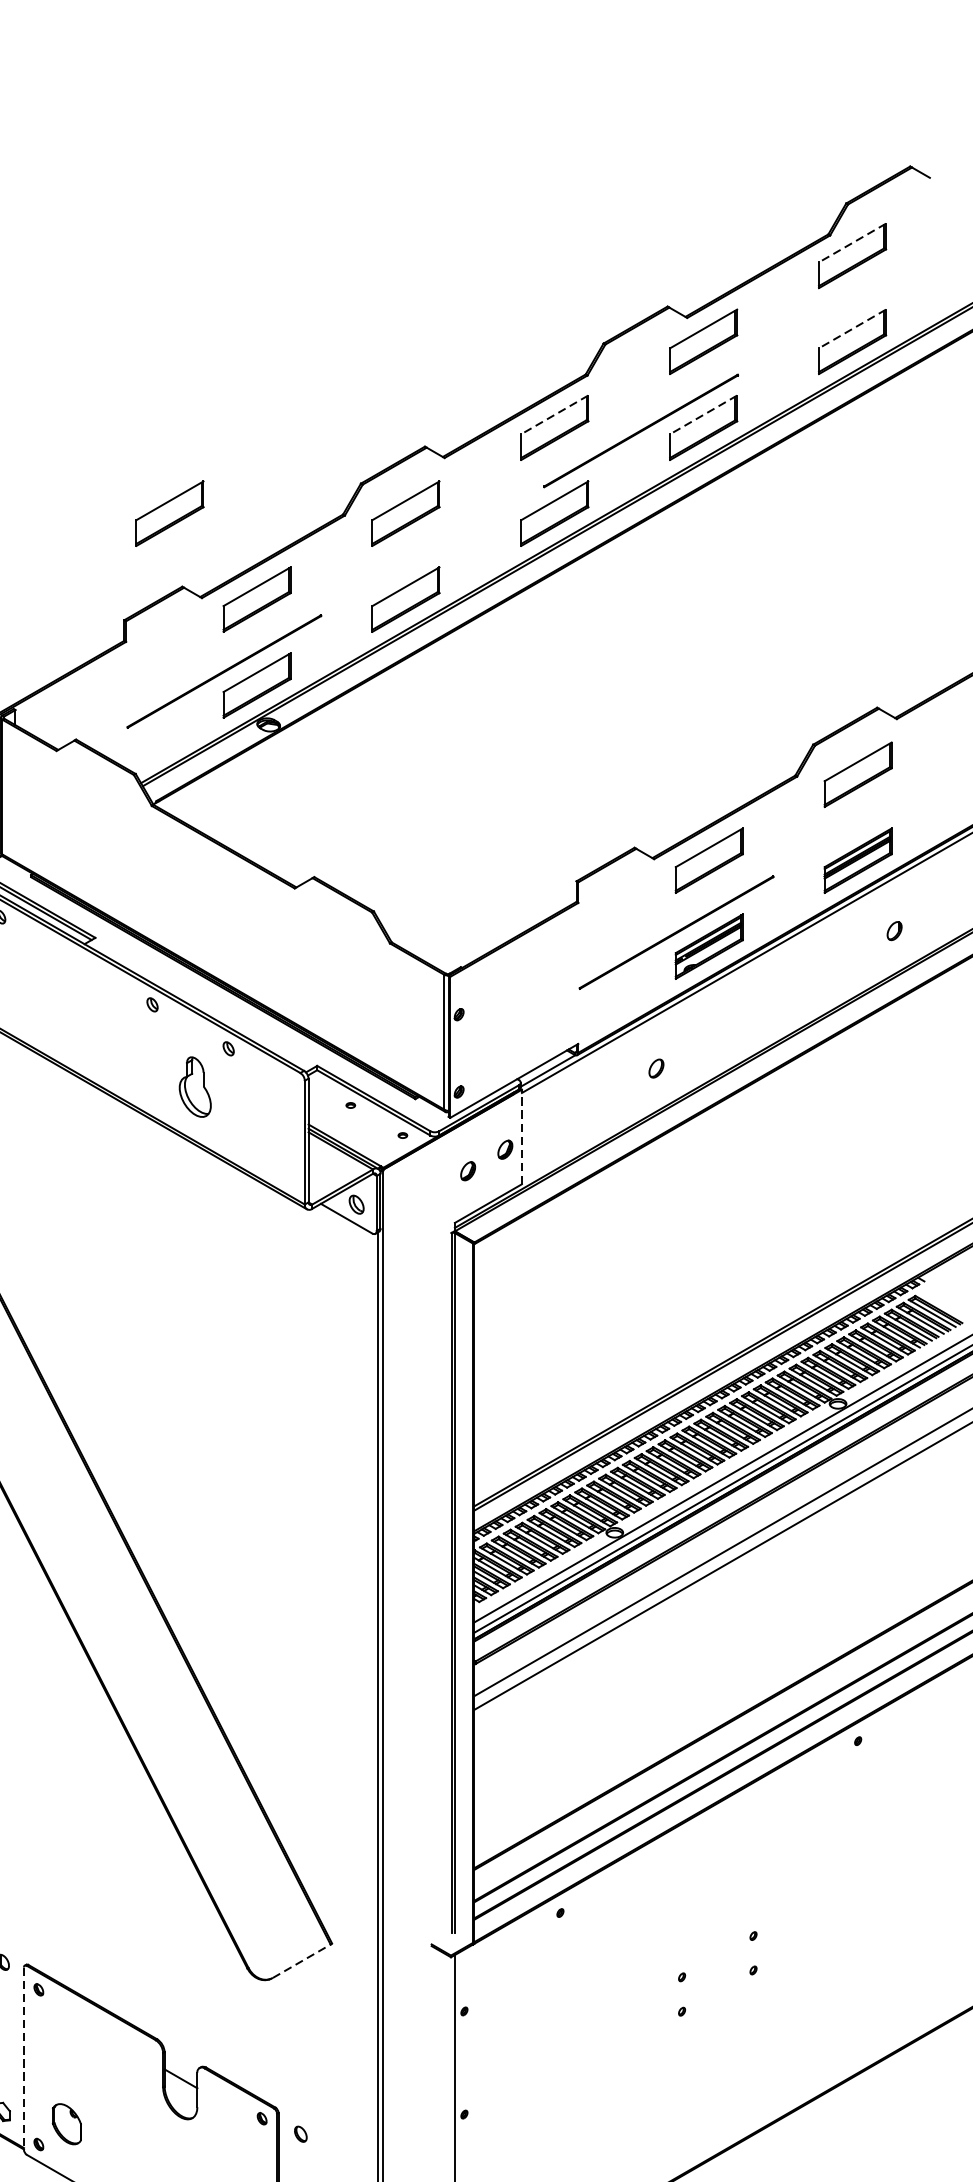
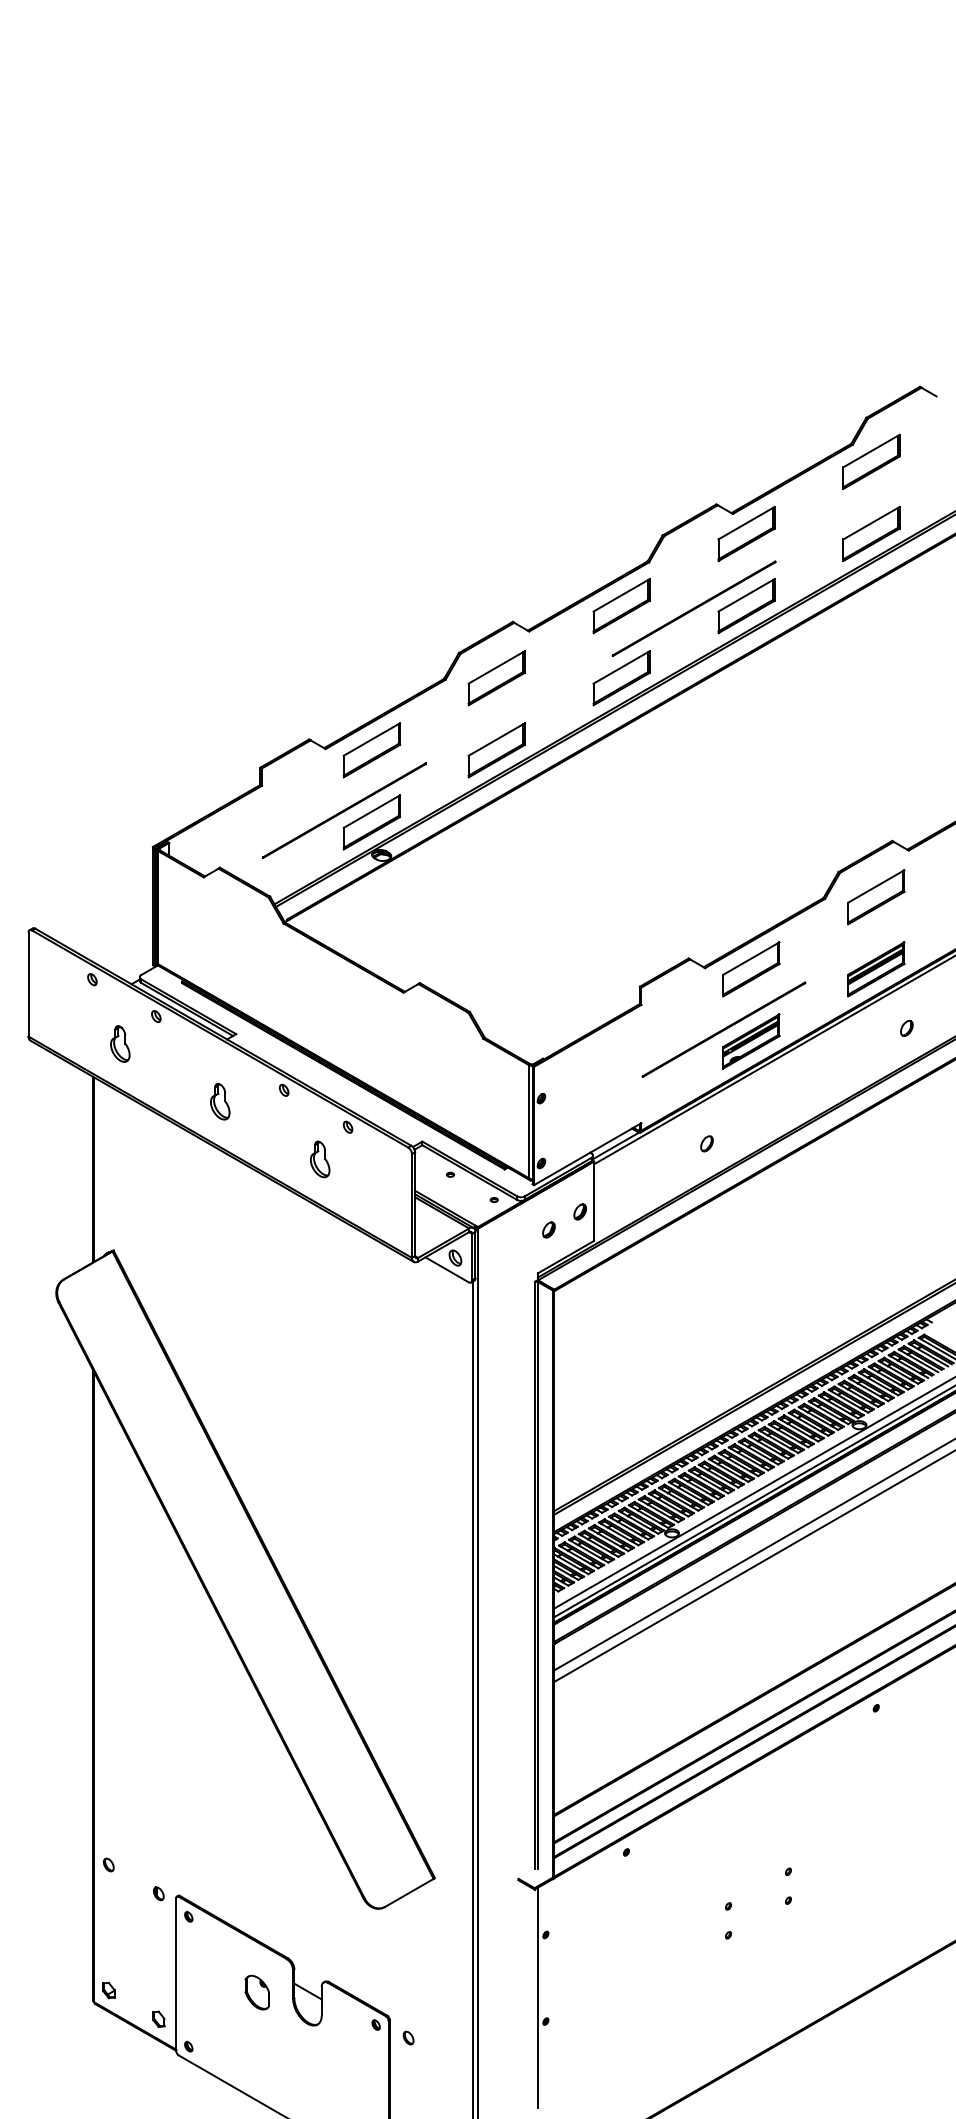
line: (852, 243) -> (871, 451), dashed -> solid
line: (852, 329) -> (871, 523), dashed -> solid
line: (554, 415) -> (621, 595), dashed -> solid
line: (703, 415) -> (746, 595), dashed -> solid
part: (169, 514) -> (298, 678), removed
part: (76, 1018) -> (220, 1101), added
part: (195, 1087) -> (320, 1159), size x0.71
line: (522, 1137) -> (594, 1201), dashed -> solid
line: (301, 1960) -> (409, 1892), dashed -> solid
line: (24, 2059) -> (176, 1975), dashed -> solid
part: (65, 2124) -> (256, 1992), moved

